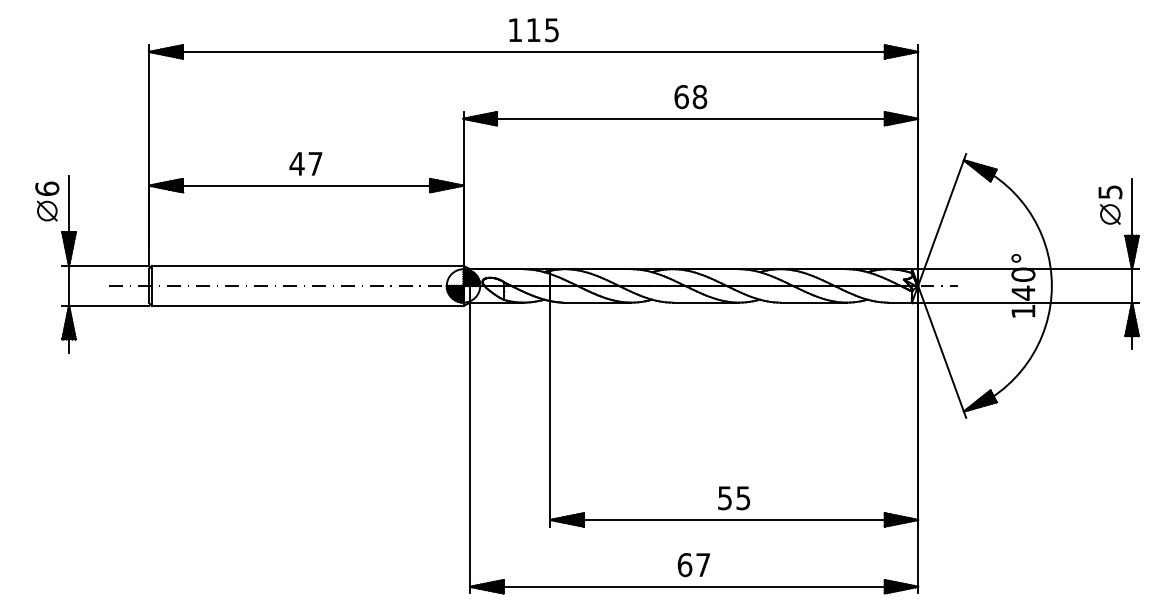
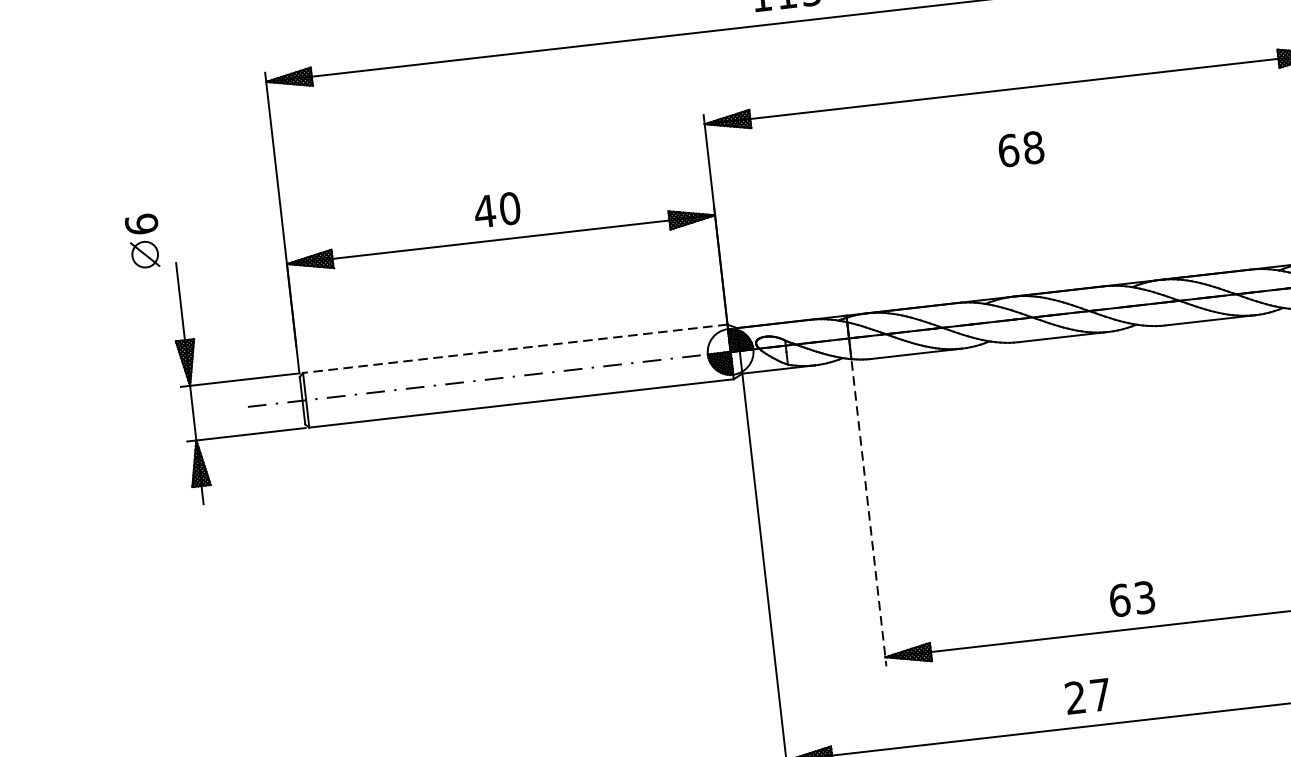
text: (690, 97) -> (1020, 149), moved
text: (315, 163) -> (509, 208), 47 -> 40
part: (47, 201) -> (143, 241), moved
line: (307, 265) -> (514, 348), solid -> dashed
line: (550, 414) -> (869, 513), solid -> dashed
text: (734, 498) -> (1132, 599), 55 -> 63
text: (684, 565) -> (1075, 698), 67 -> 27

